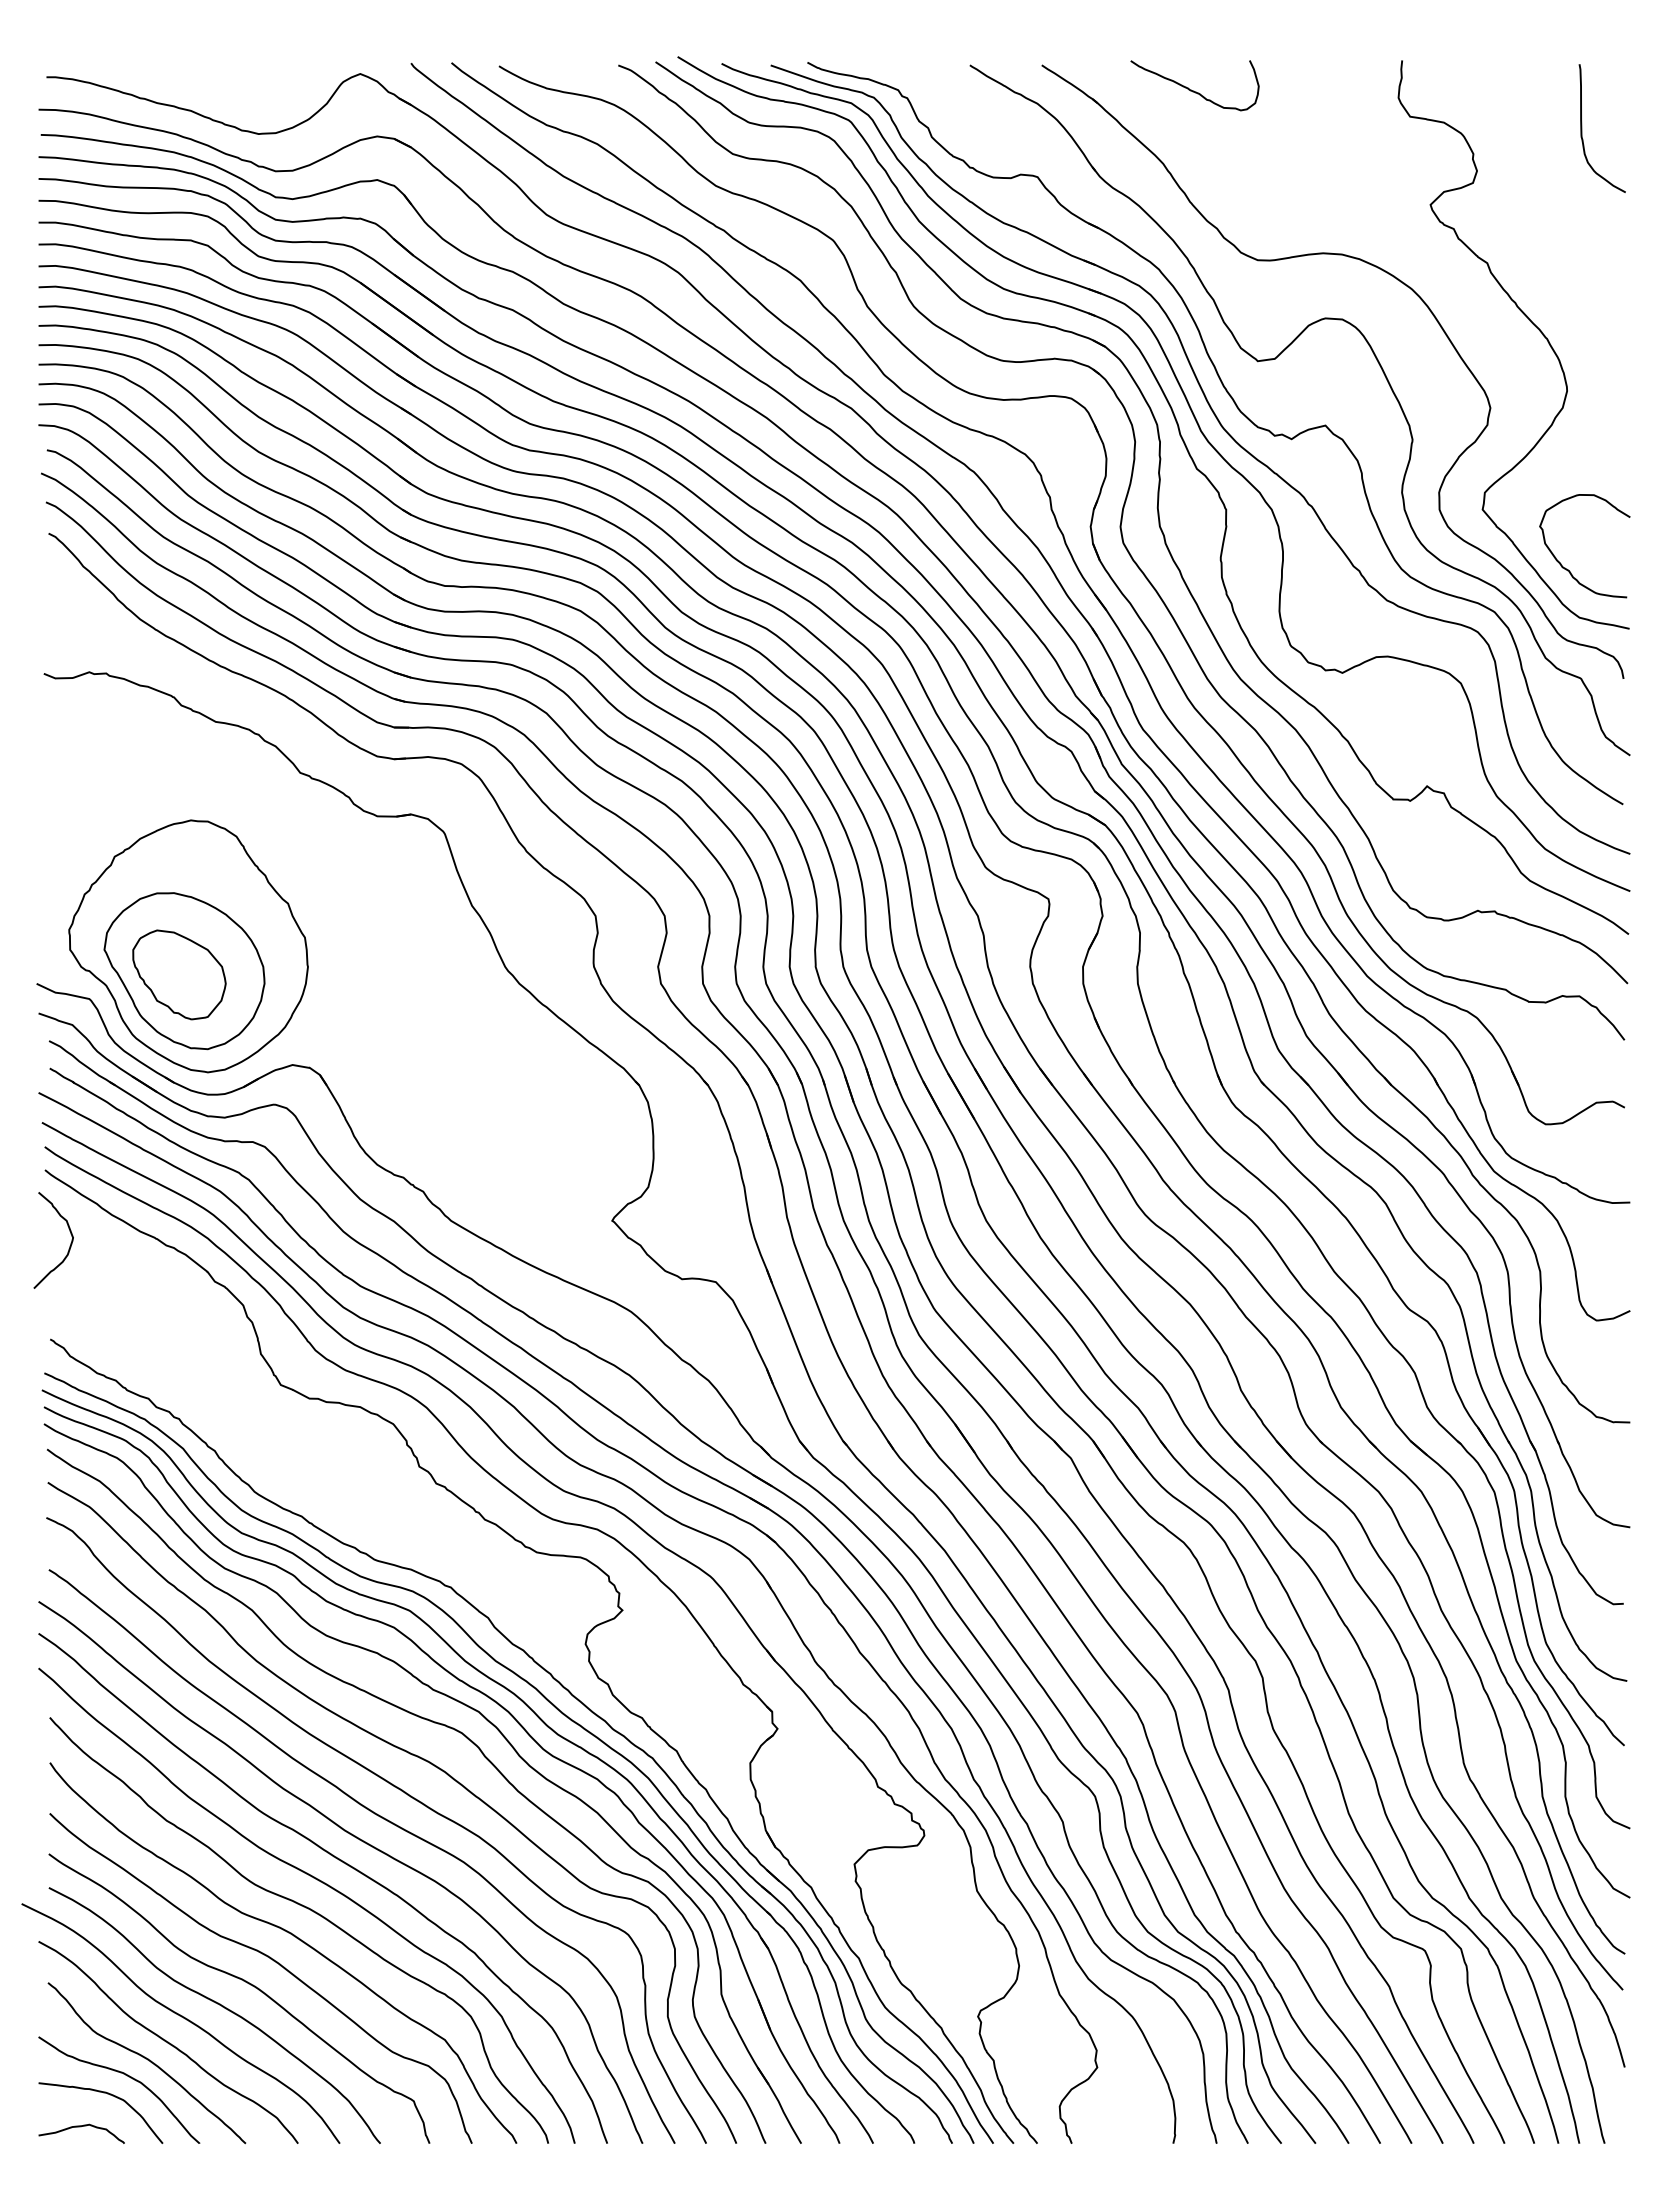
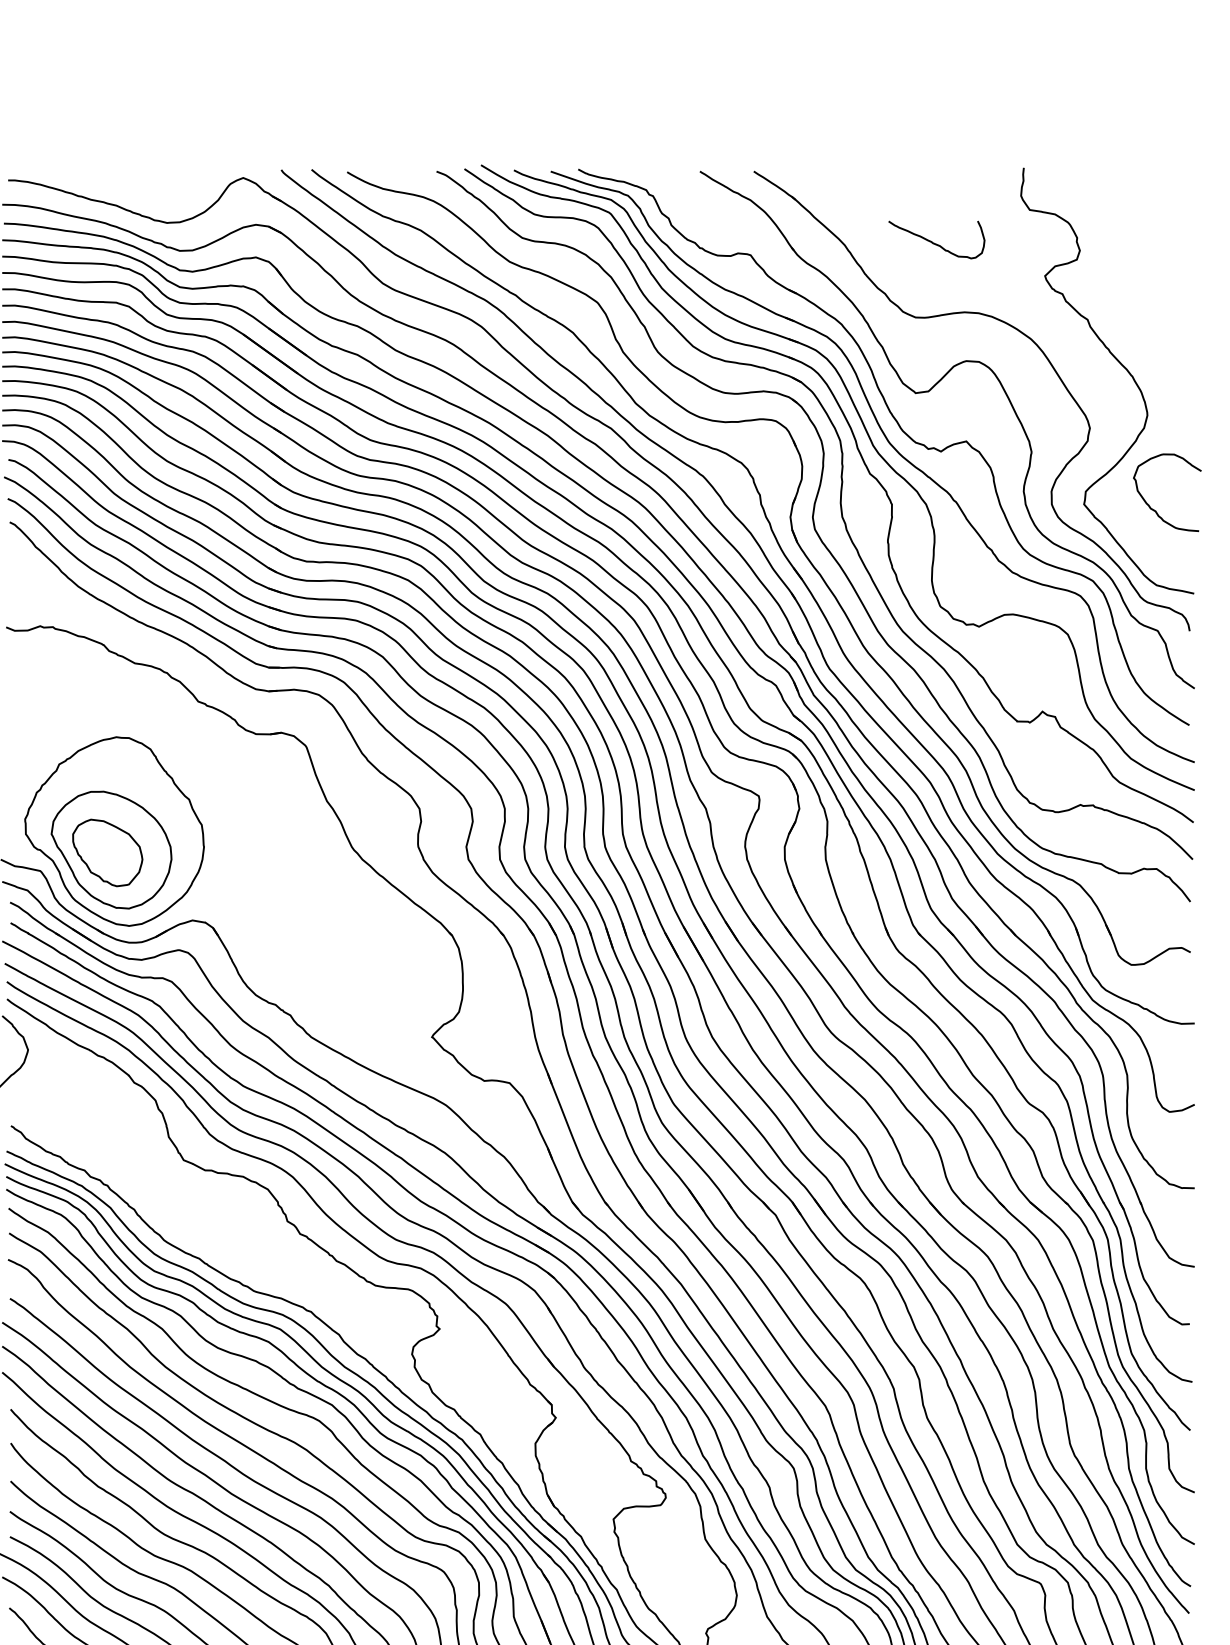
curve: (1191, 89) -> (934, 242), moved
curve: (1582, 128) -> (1158, 218), removed
curve: (1568, 569) -> (1155, 510), moved

